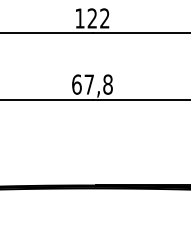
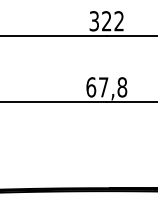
text: (79, 18) -> (93, 21), 122 -> 322

